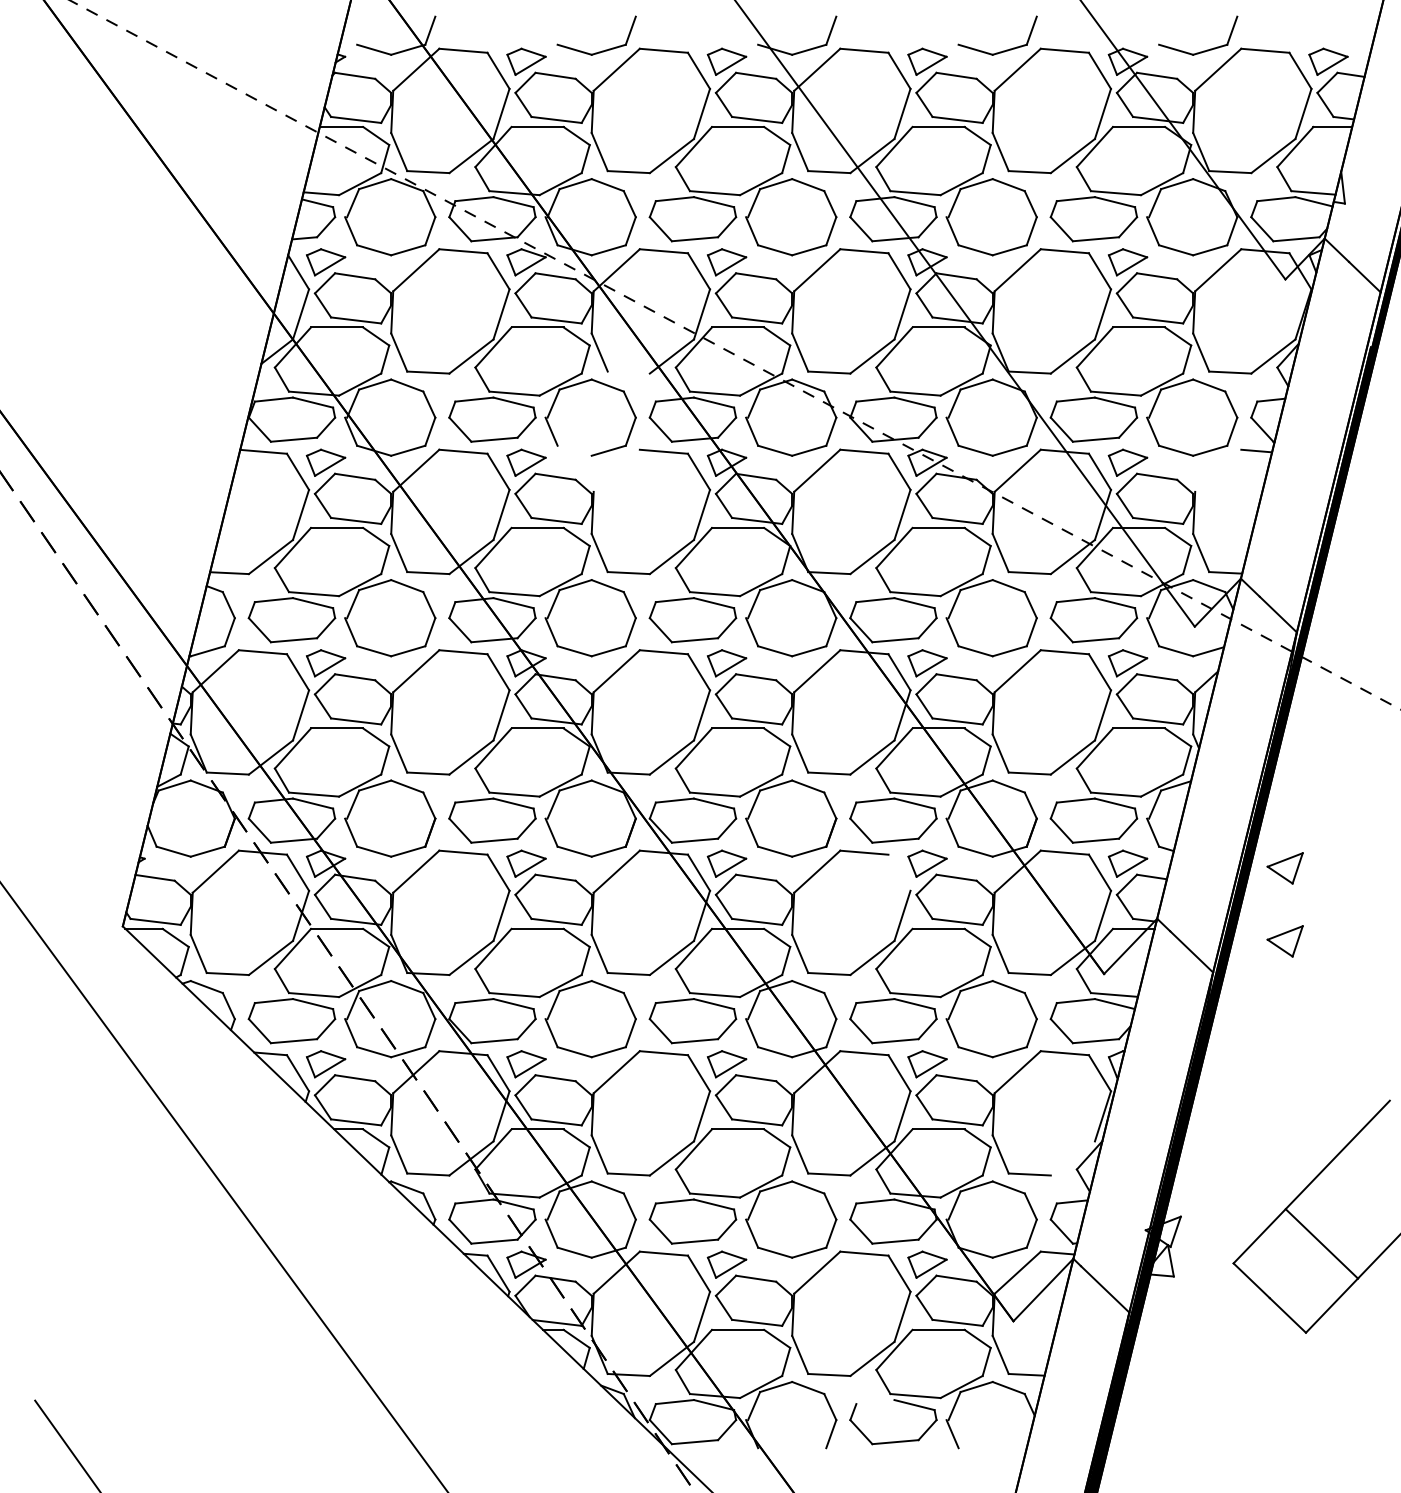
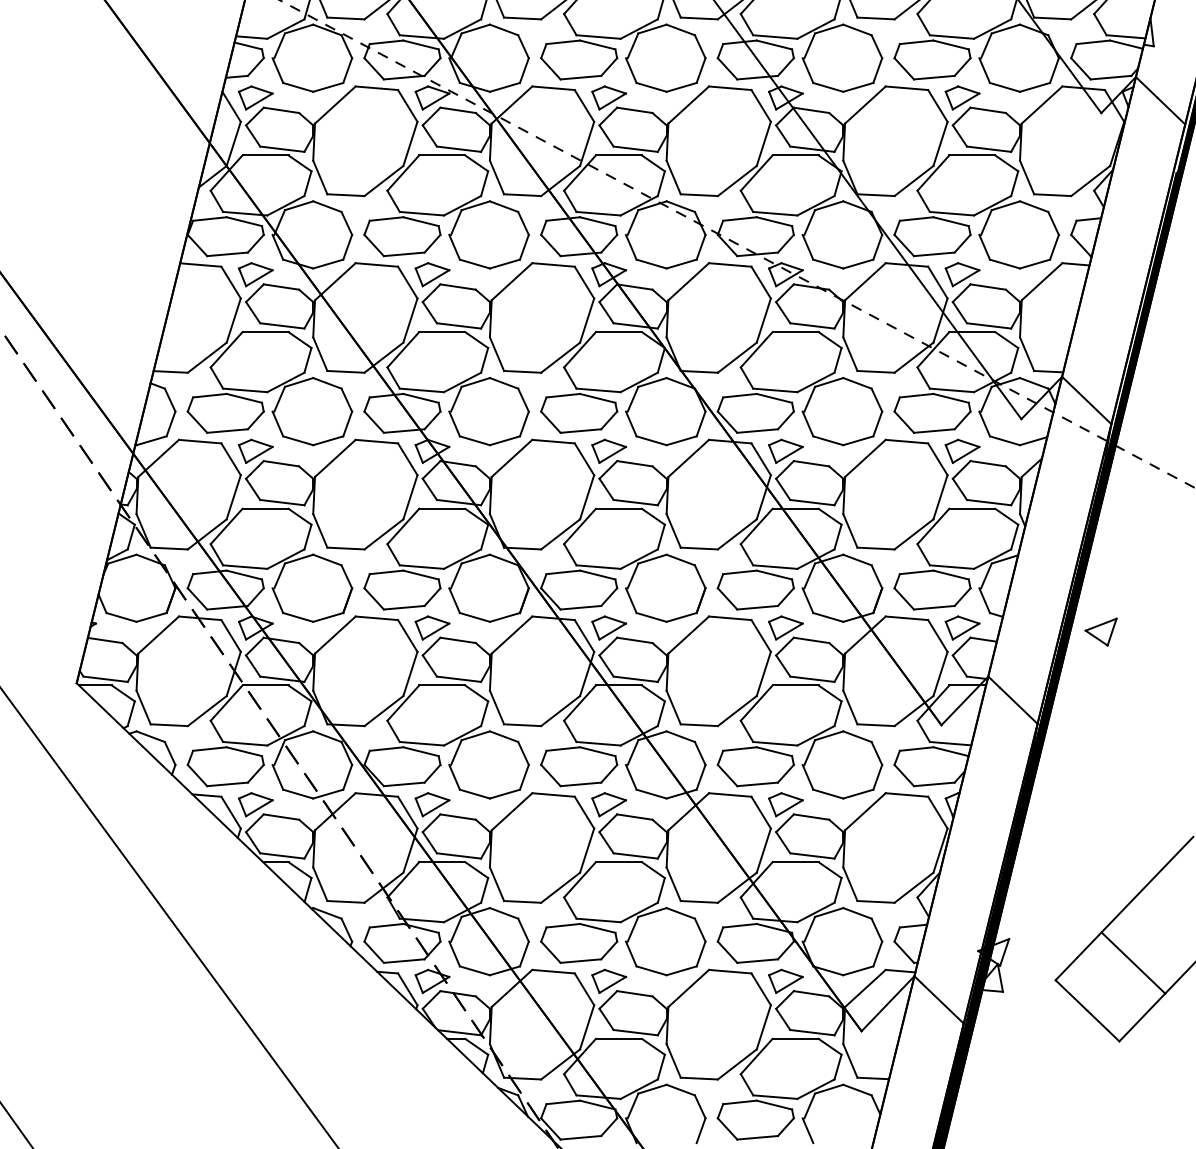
line: (628, 372) -> (522, 195), added
line: (574, 450) -> (474, 263), added
line: (616, 470) -> (511, 281), added
line: (1218, 470) -> (1042, 281), added
line: (899, 872) -> (761, 635), added
part: (1284, 941) -> (1100, 696), removed
line: (1072, 1158) -> (913, 887), added
line: (875, 1402) -> (740, 1102), added

